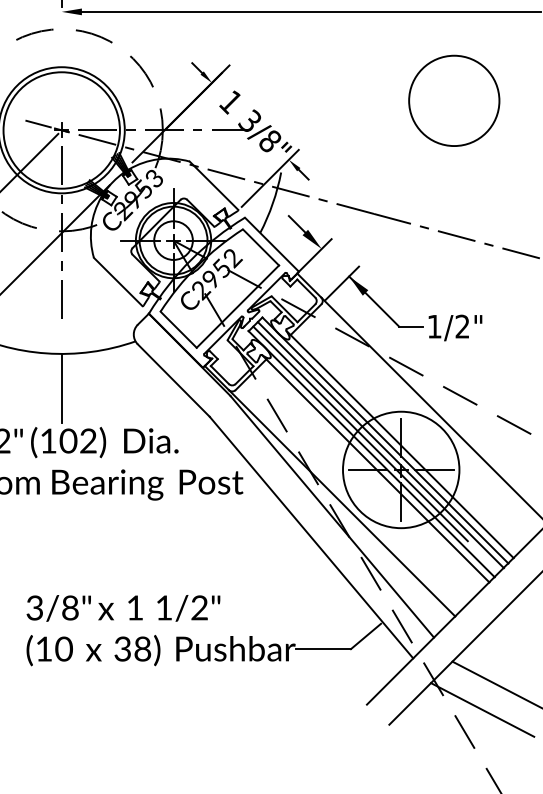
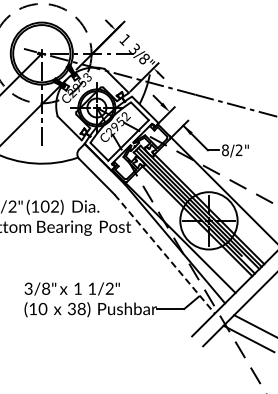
circle: (455, 101) -> (235, 39), removed
text: (434, 327) -> (225, 150), 1/2" -> 8/2"
line: (61, 387) -> (41, 180), removed
line: (310, 538) -> (164, 254), solid -> dashed

